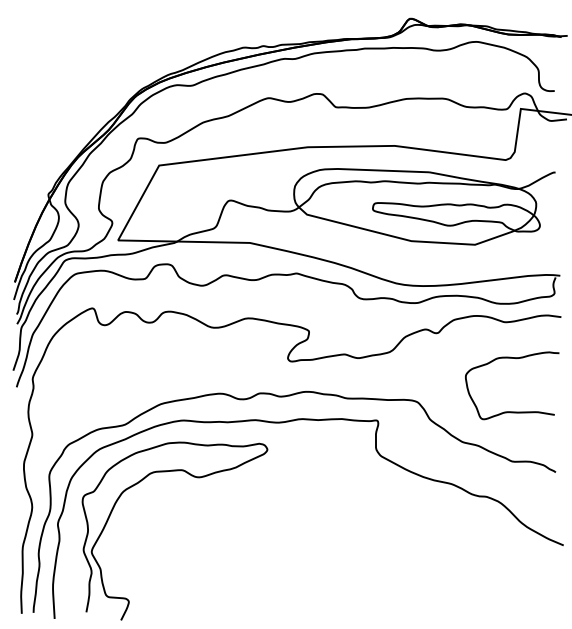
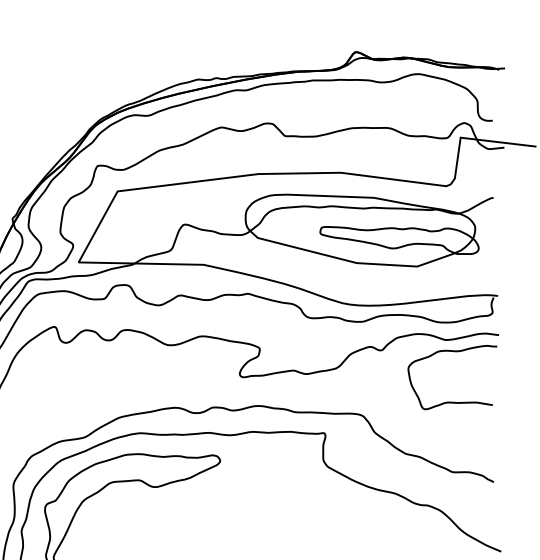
curve: (512, 411) -> (452, 401), moved

